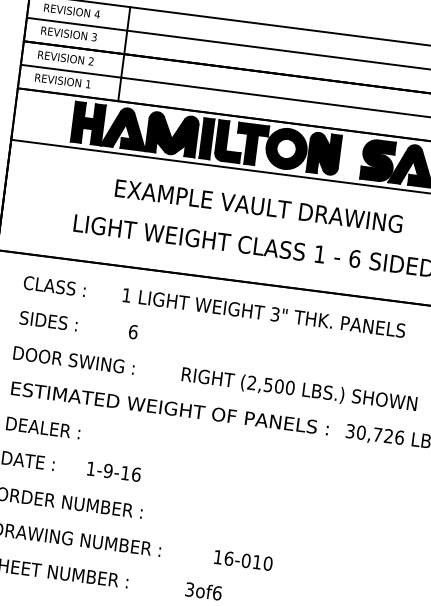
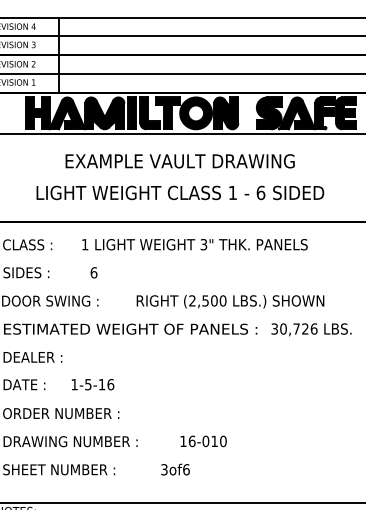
text: (108, 470) -> (88, 384), 1-9-16 -> 1-5-16

